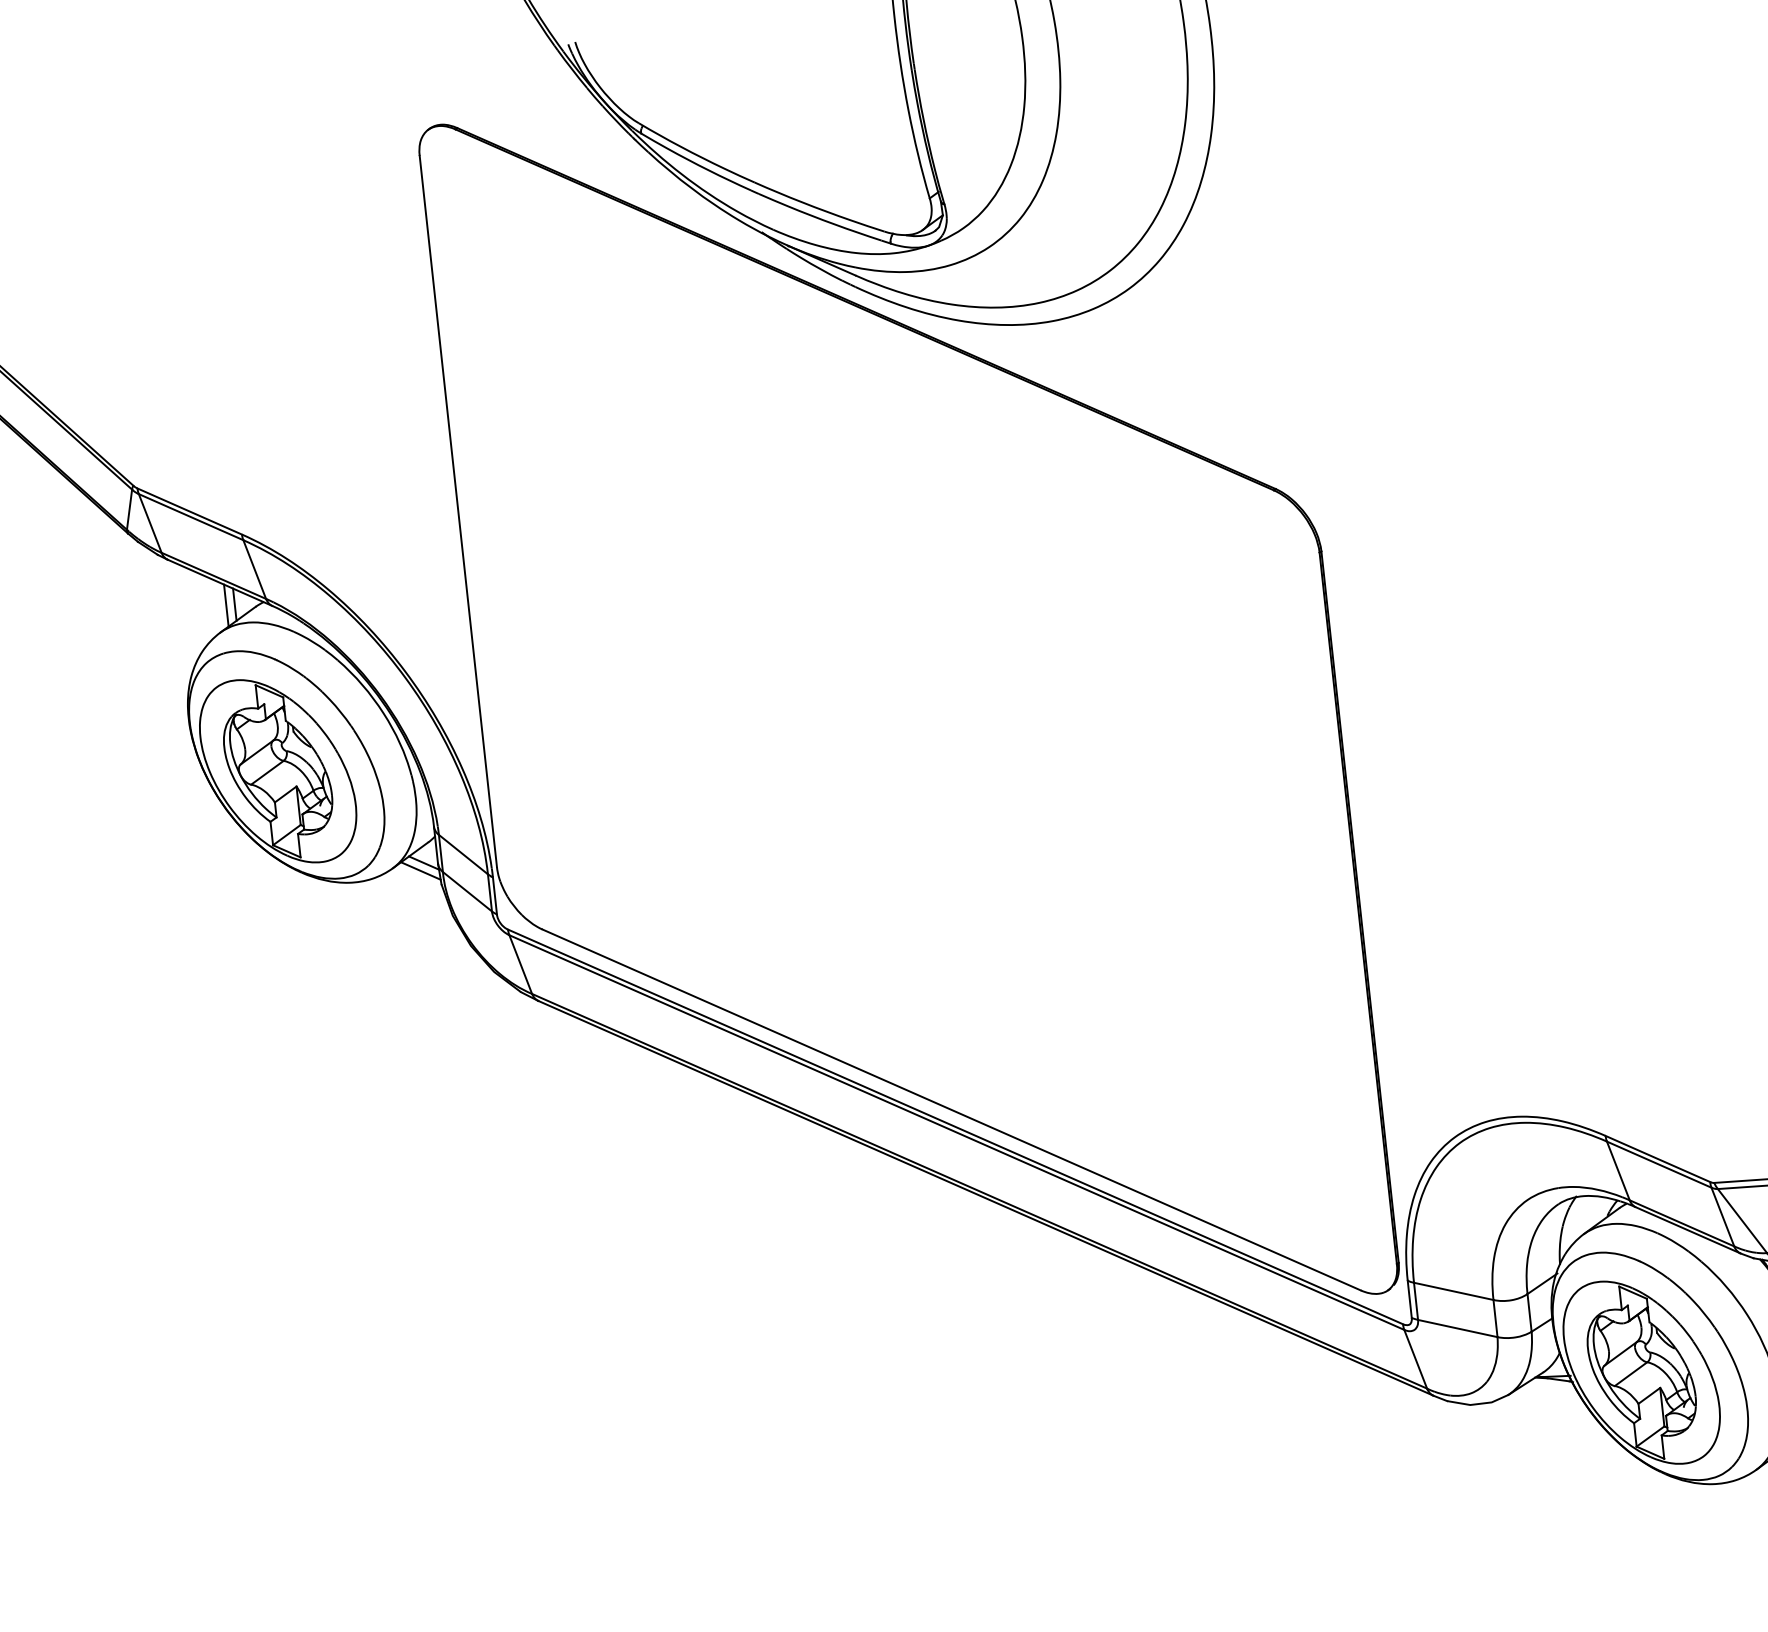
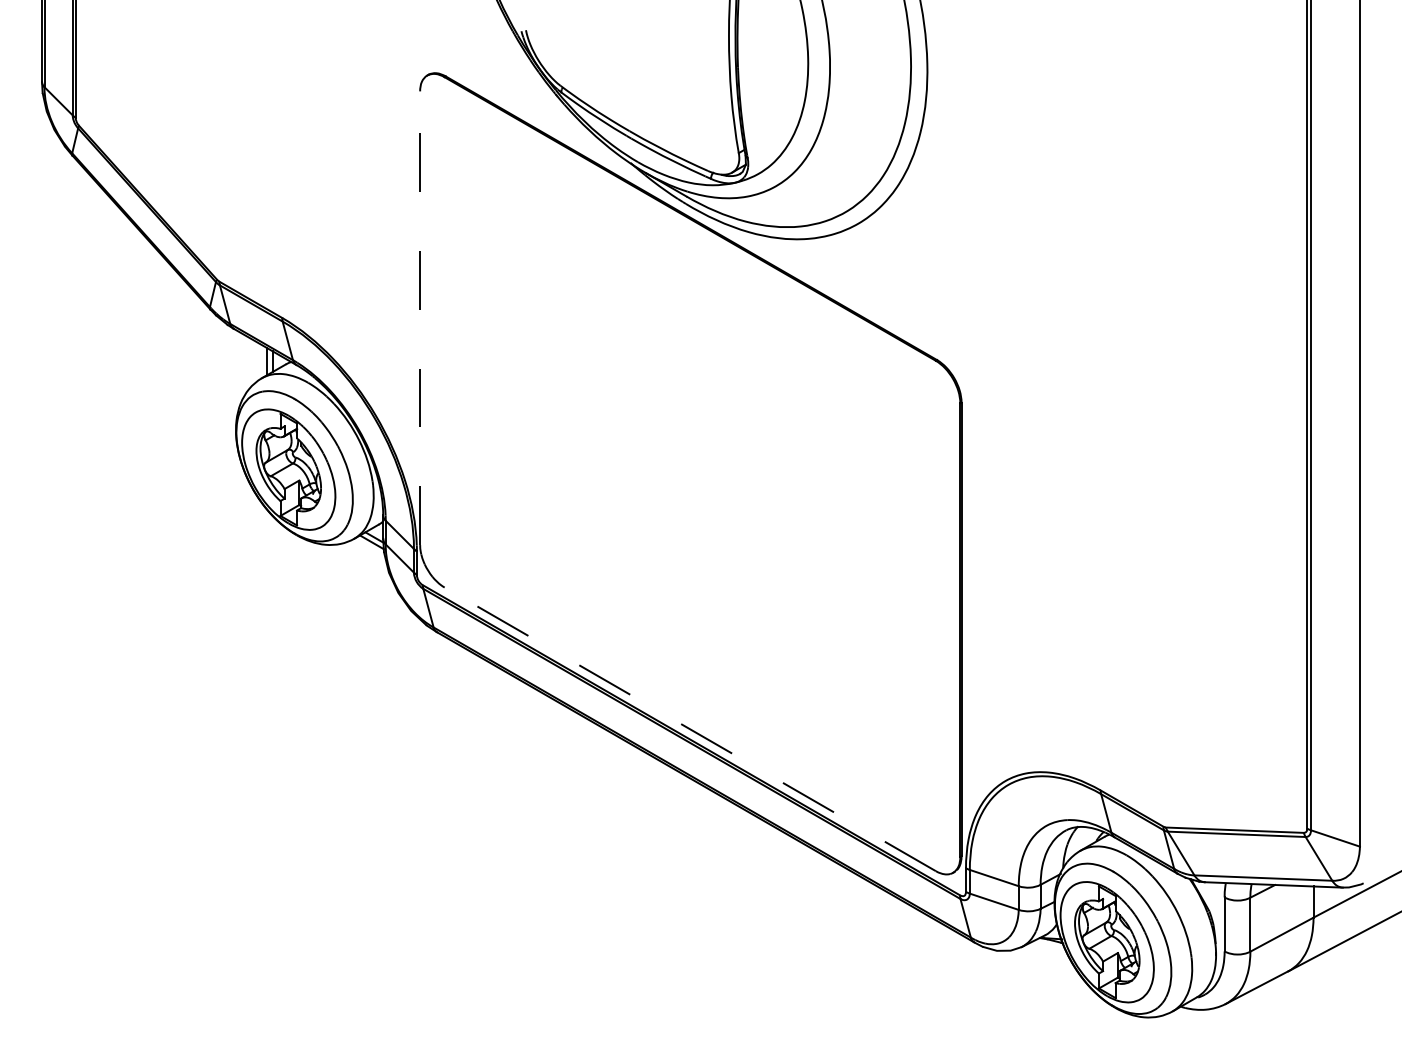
line: (458, 511) -> (420, 318), solid -> dashed
line: (952, 1110) -> (690, 729), solid -> dashed

